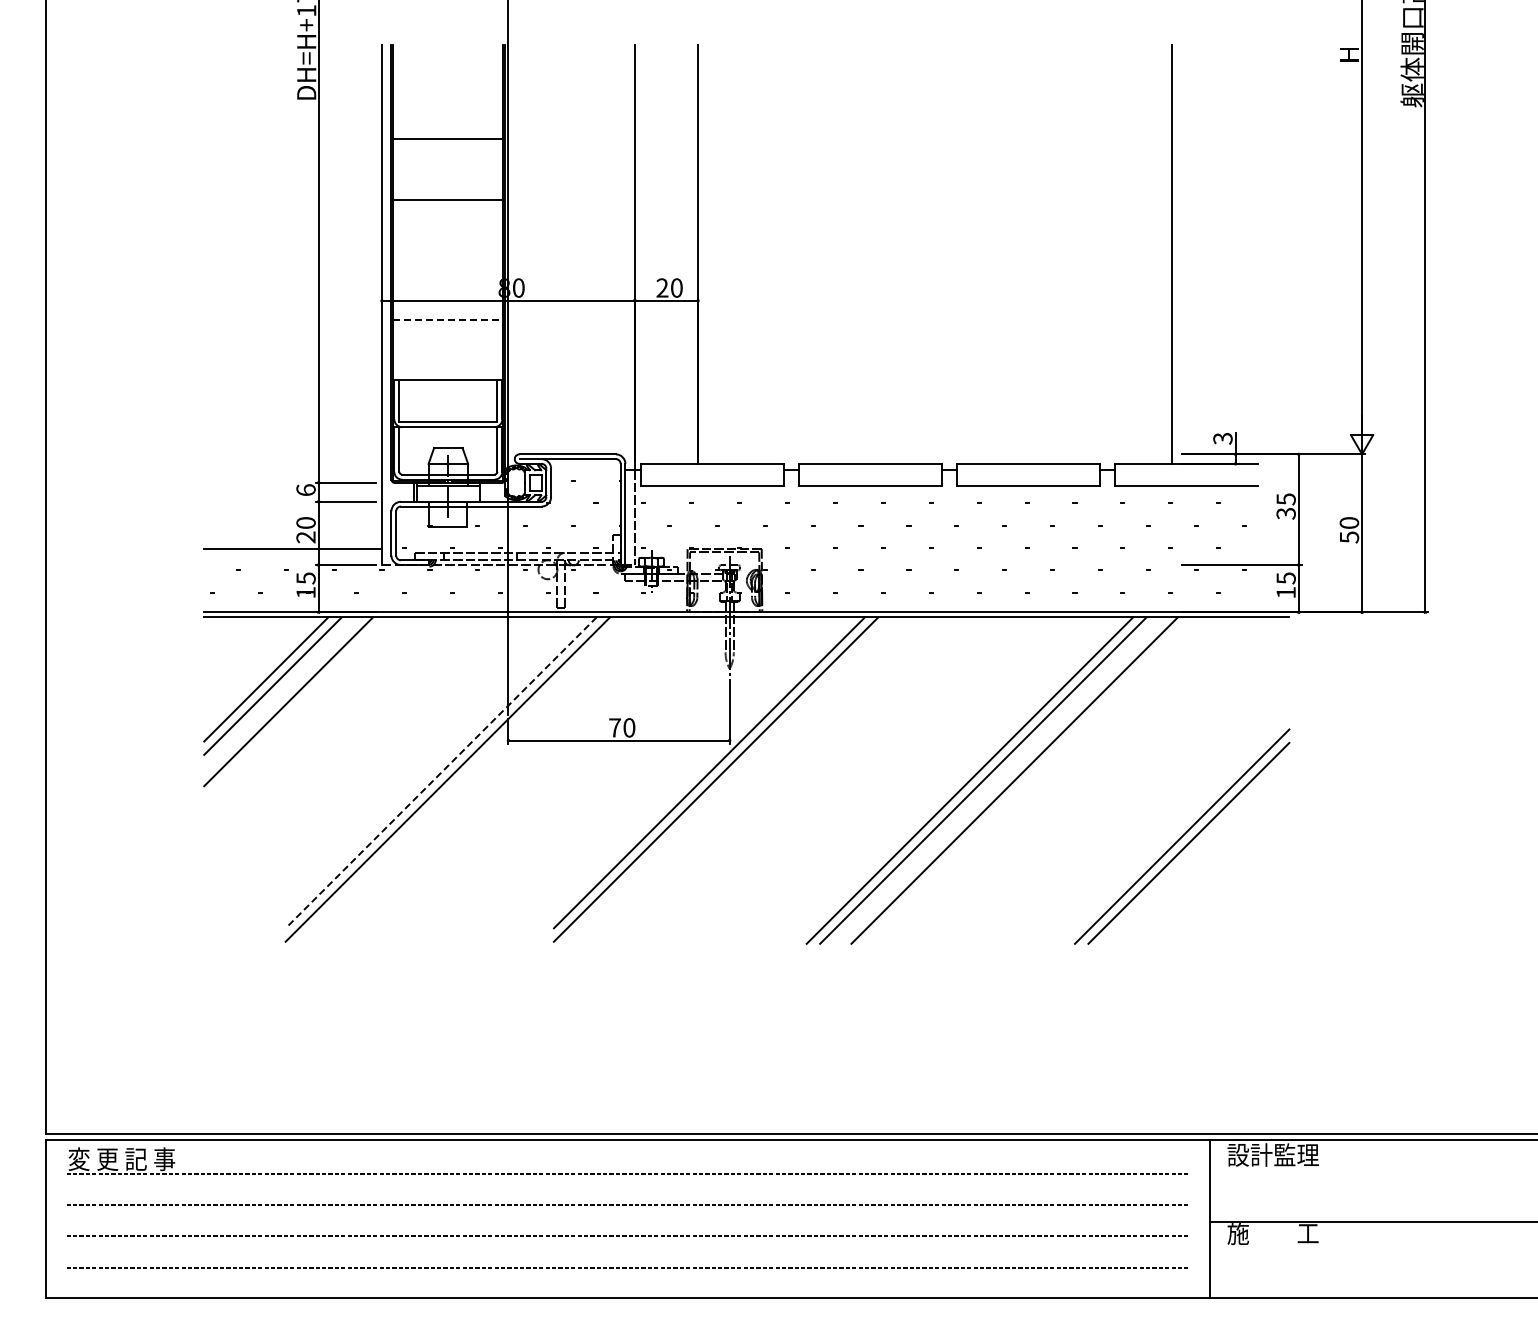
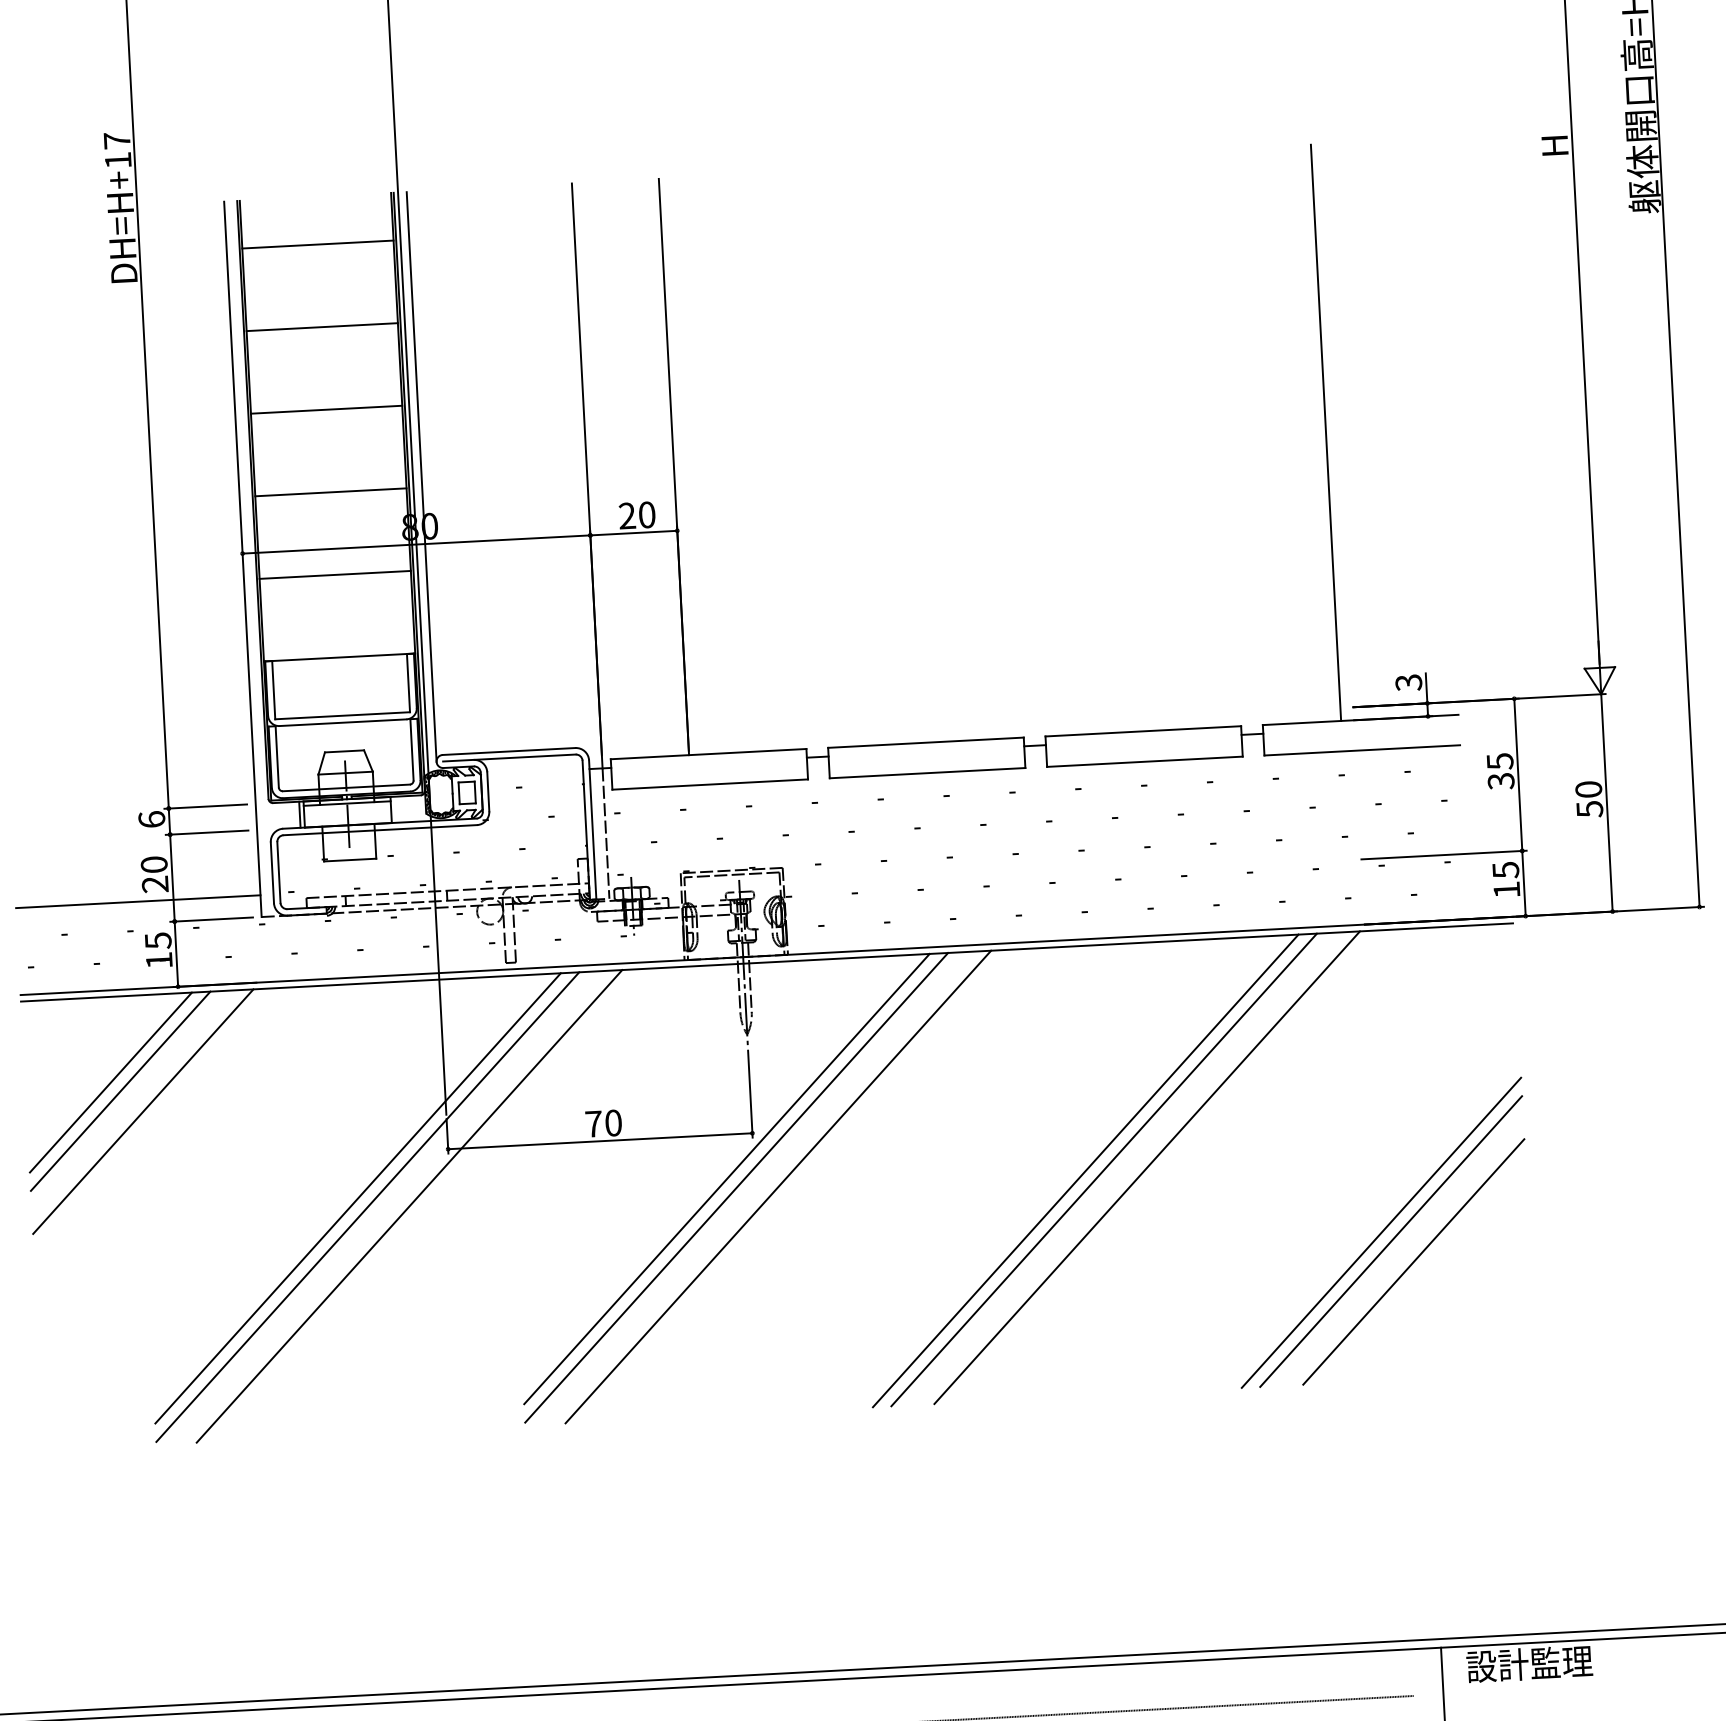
line: (448, 79) -> (318, 244), added
line: (514, 251) -> (421, 476), added
line: (448, 259) -> (331, 492), added
line: (448, 319) -> (335, 574), dashed -> solid
line: (440, 773) -> (357, 1199), dashed -> solid
line: (477, 780) -> (408, 1206), added
line: (746, 780) -> (778, 1186), added
line: (1204, 858) -> (1413, 1261), added

